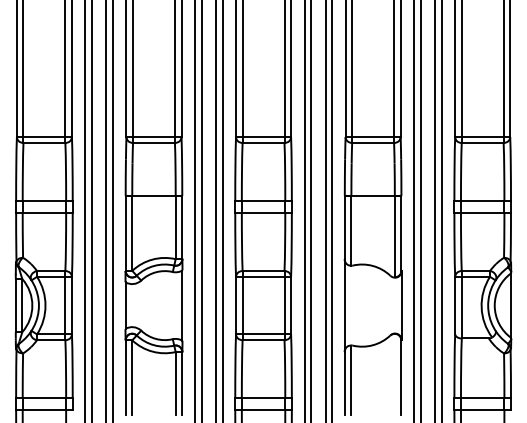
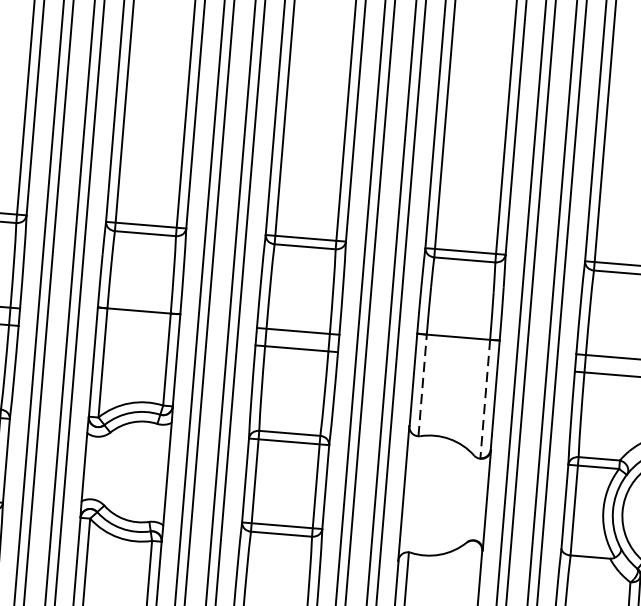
line: (351, 230) -> (422, 384), solid -> dashed
line: (394, 236) -> (484, 398), solid -> dashed

